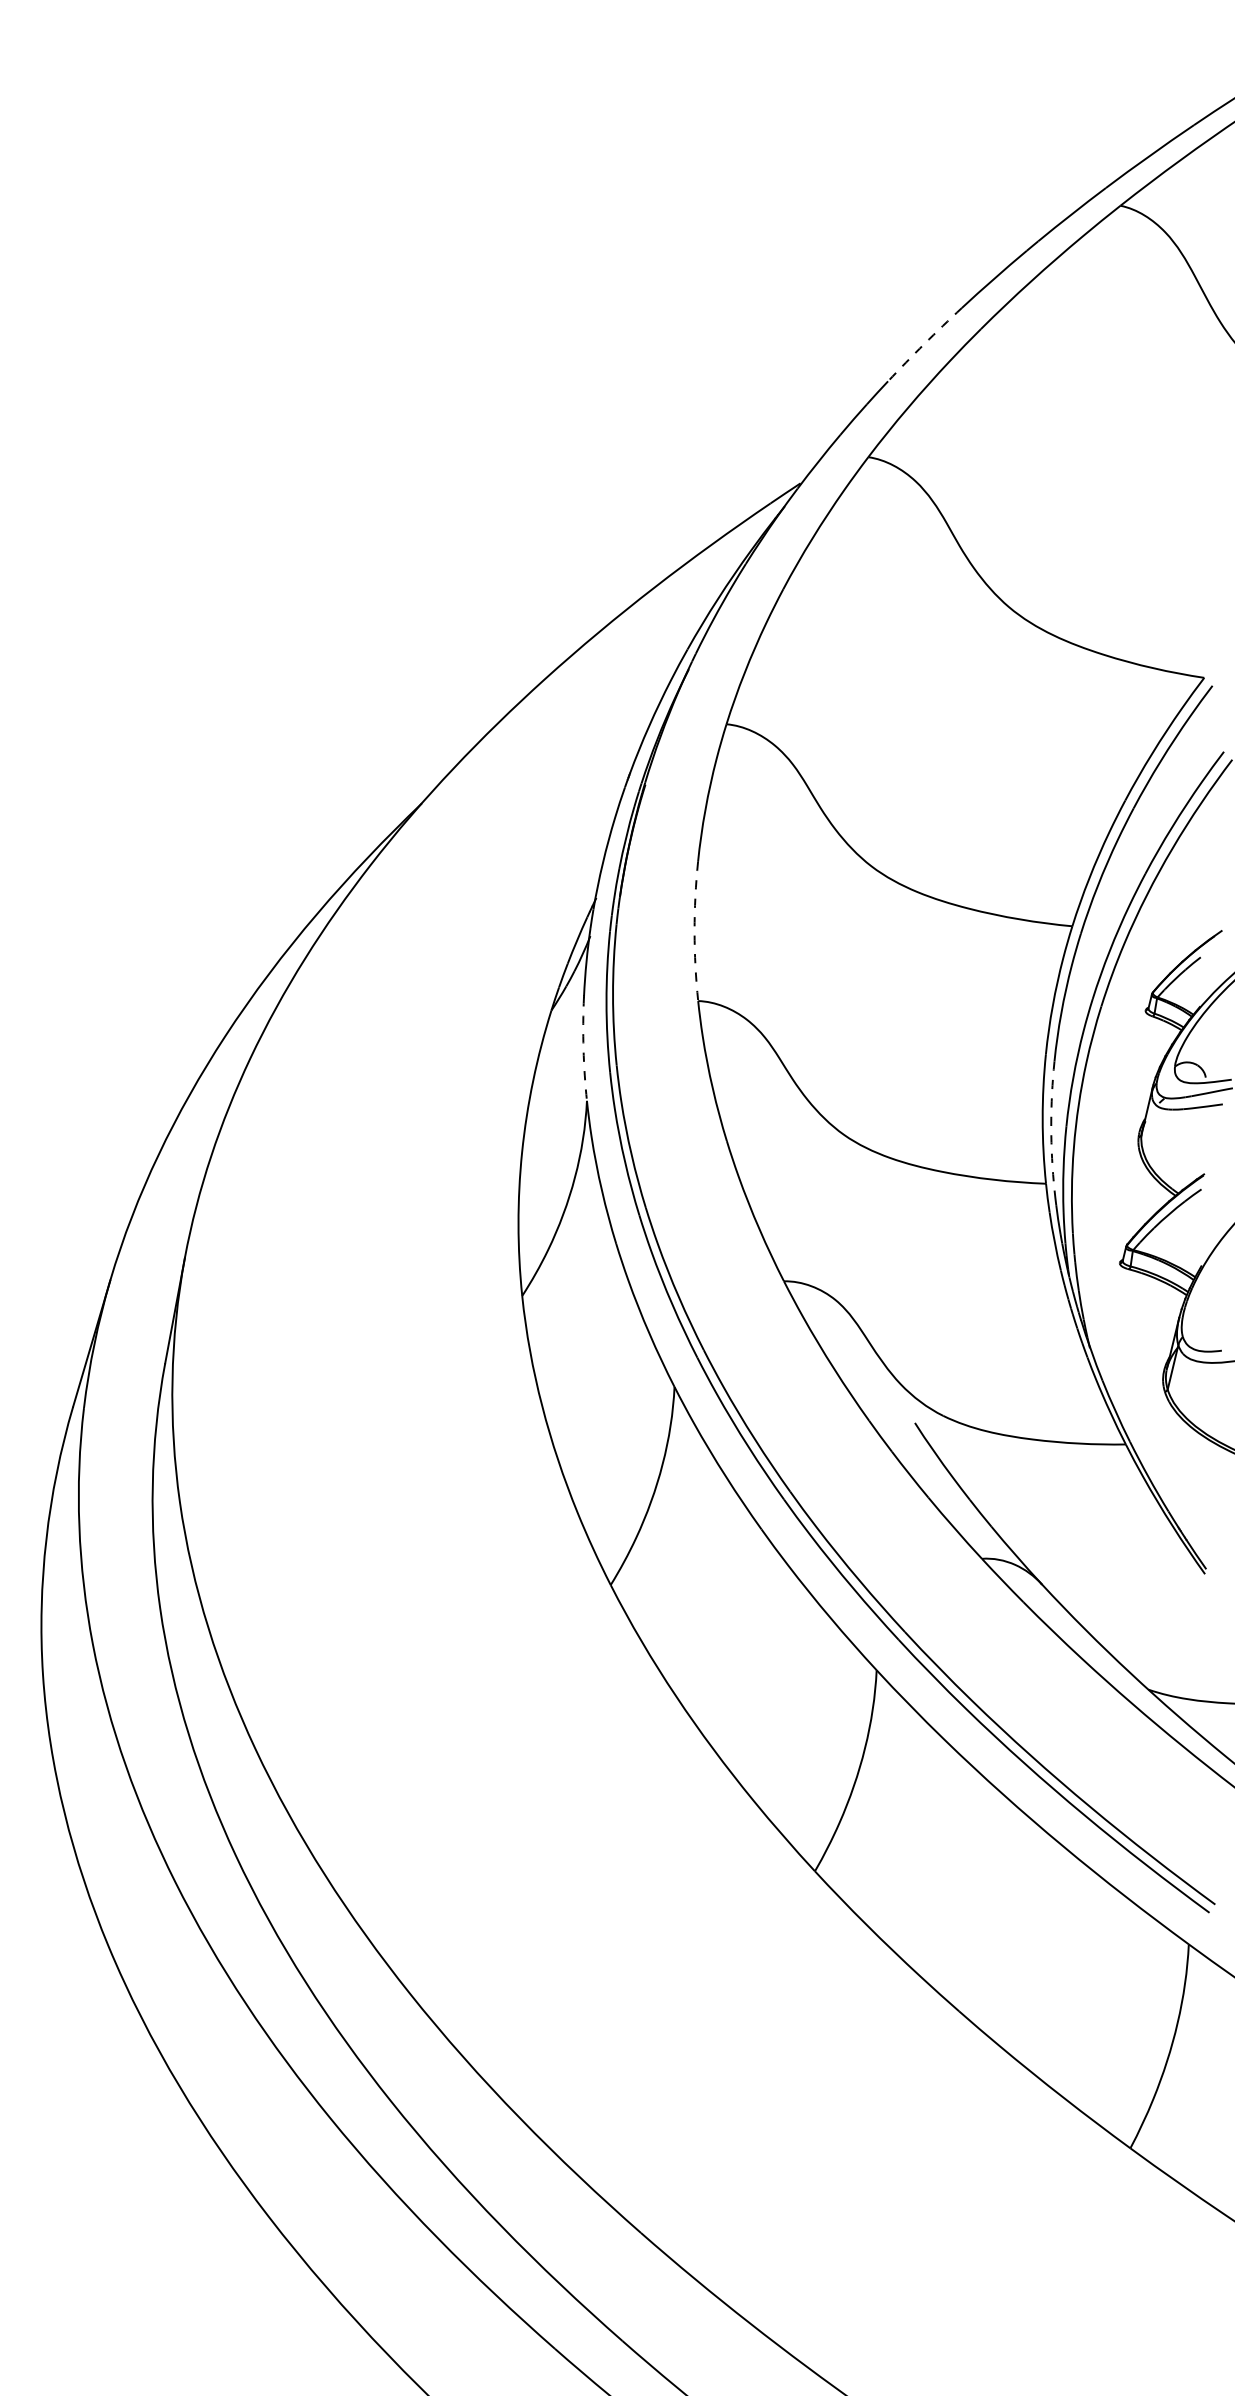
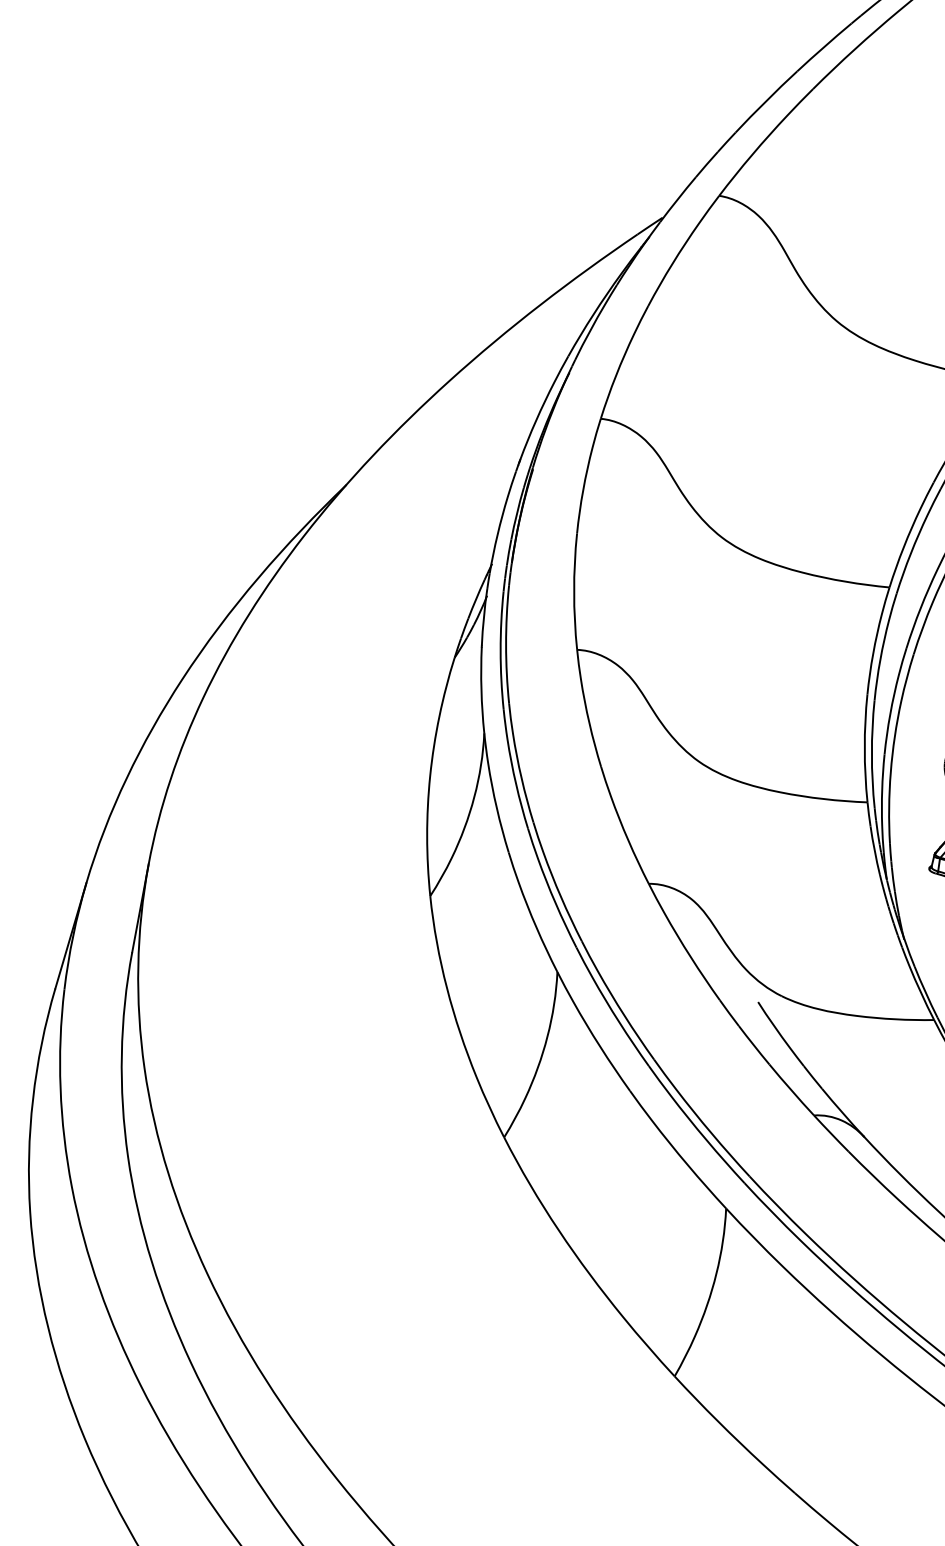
arc: (924, 344) -> (766, 101), dashed -> solid
arc: (694, 931) -> (574, 591), dashed -> solid
arc: (583, 1049) -> (481, 690), dashed -> solid
arc: (1051, 1126) -> (872, 754), dashed -> solid

